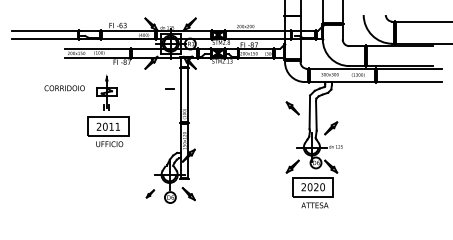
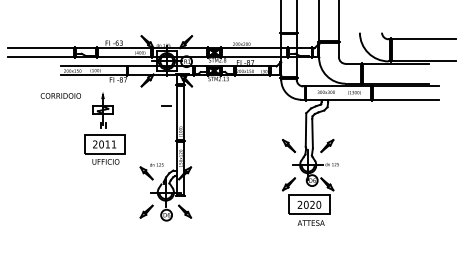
text: (64, 87) -> (60, 95), moved
part: (292, 107) -> (288, 145), moved
part: (155, 153) -> (151, 171), added
part: (150, 193) -> (146, 211), size x1.67

